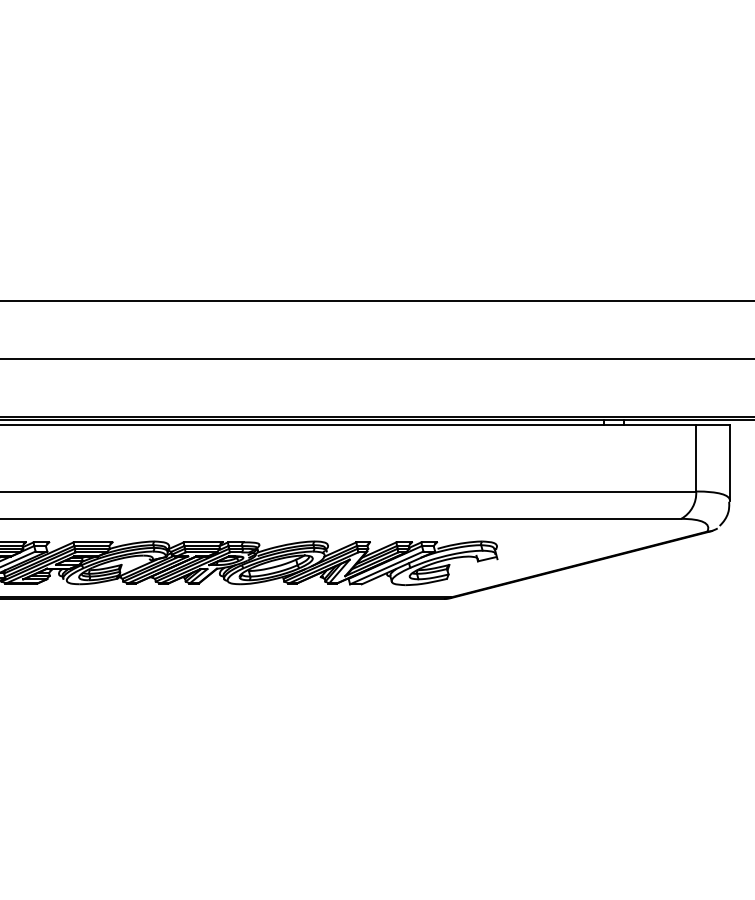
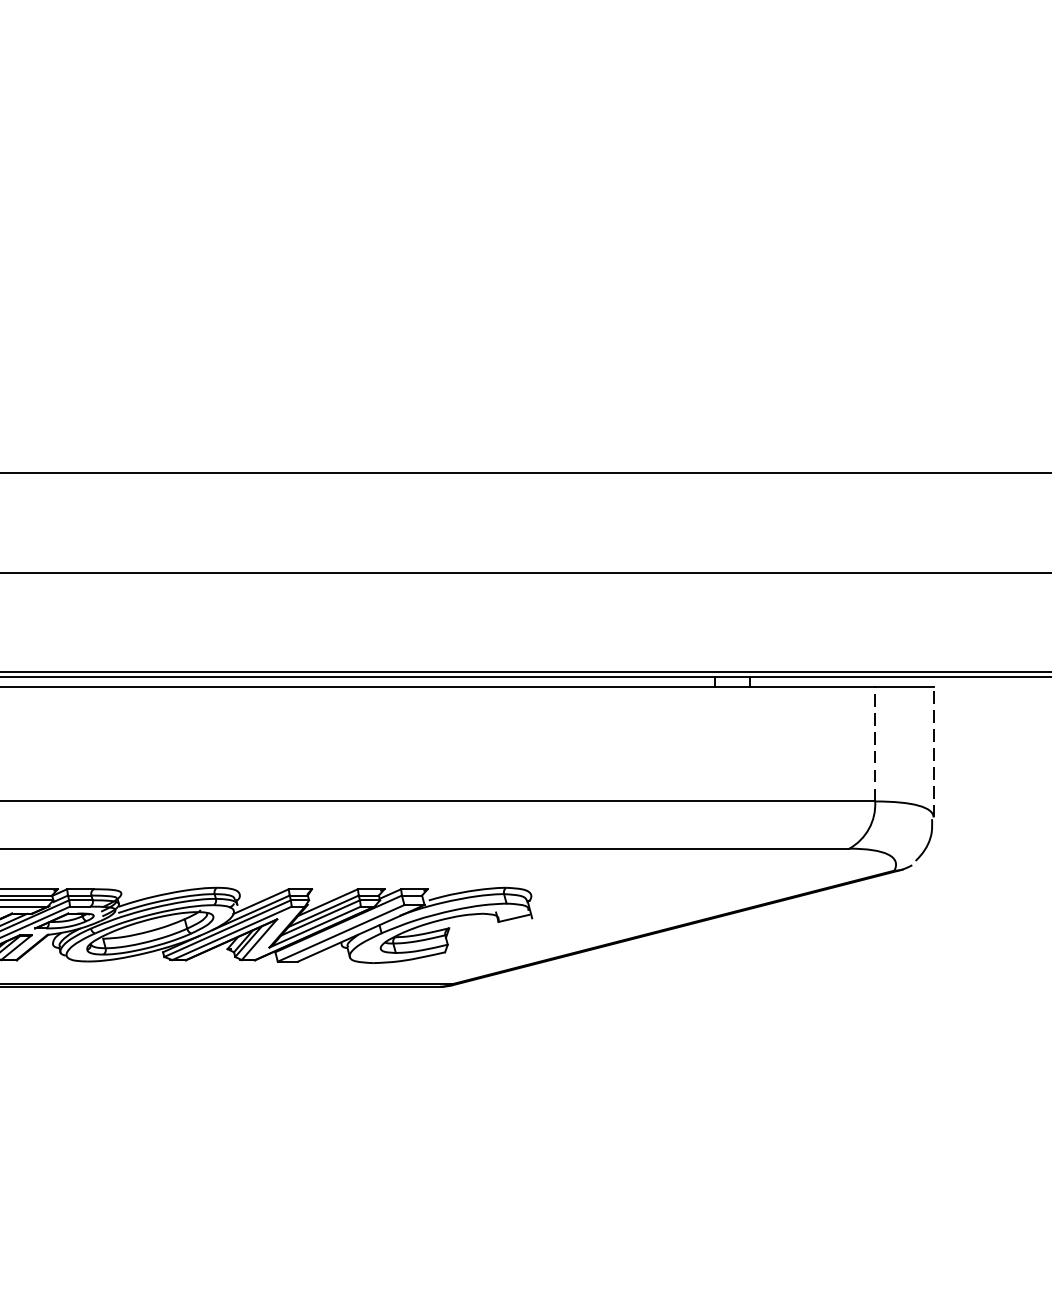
line: (696, 457) -> (875, 742), solid -> dashed
line: (730, 463) -> (934, 753), solid -> dashed

